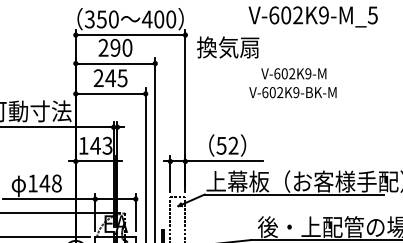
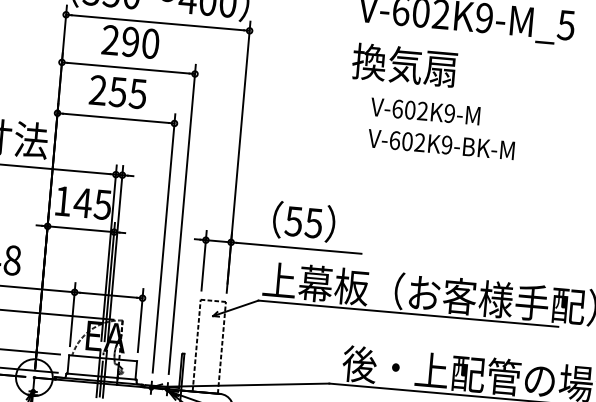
text: (228, 47) -> (405, 65), moved
text: (110, 78) -> (117, 92), 245 -> 255
text: (292, 92) -> (440, 144), moved
text: (107, 145) -> (102, 204), 143 -> 145
text: (233, 145) -> (313, 222), 52 -> 55

